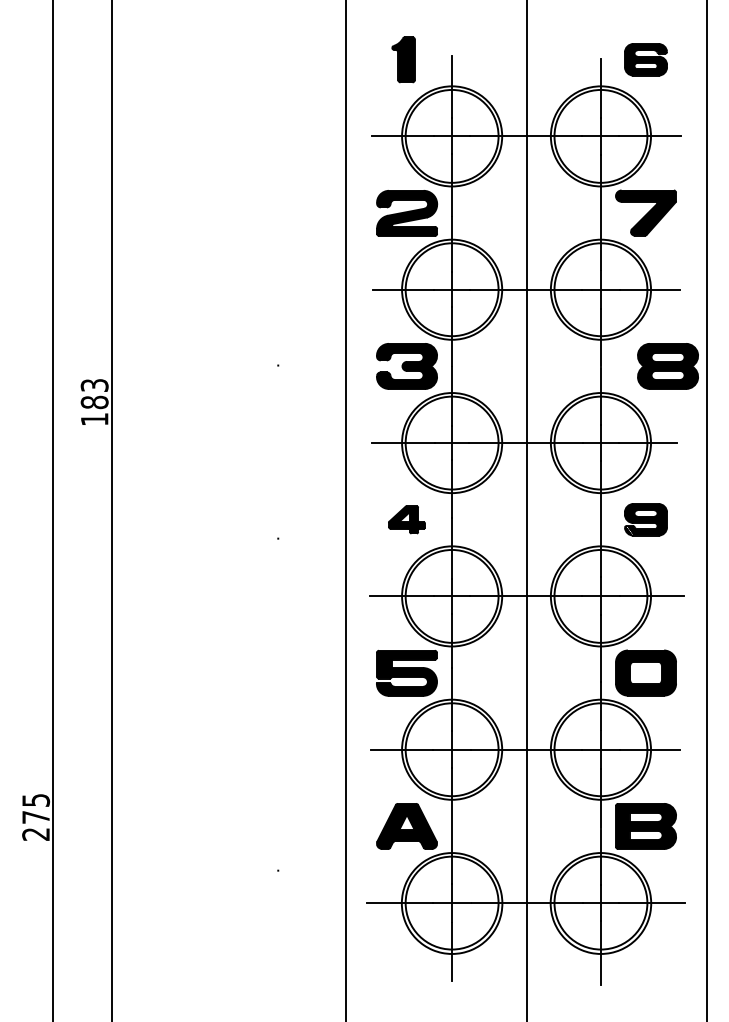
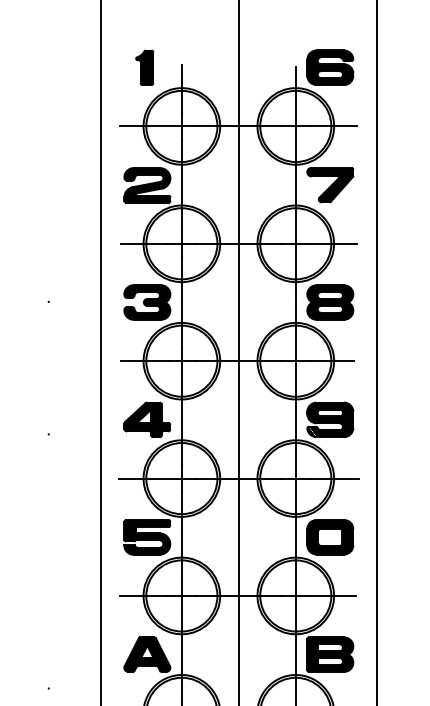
part: (645, 59) -> (329, 67), size x1.43
part: (667, 366) -> (329, 302), moved
part: (406, 519) -> (146, 419), size x1.67
part: (645, 519) -> (329, 419), size x1.43

